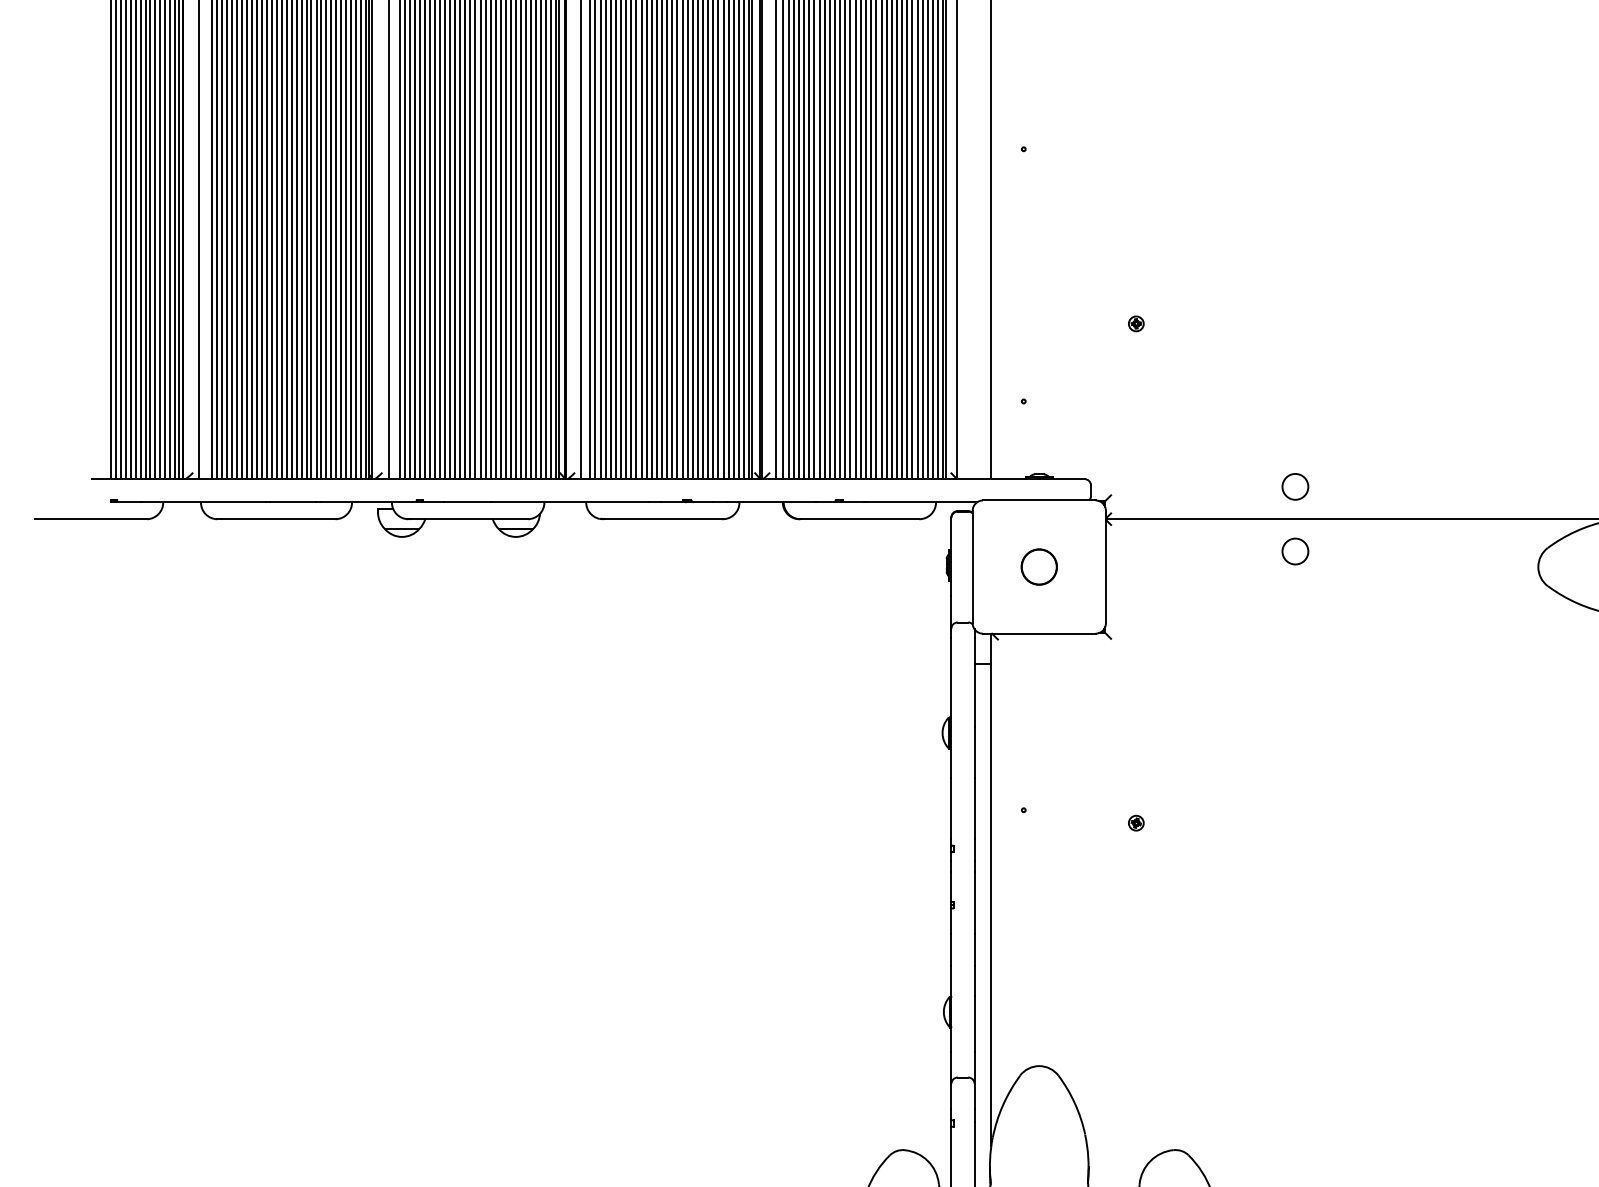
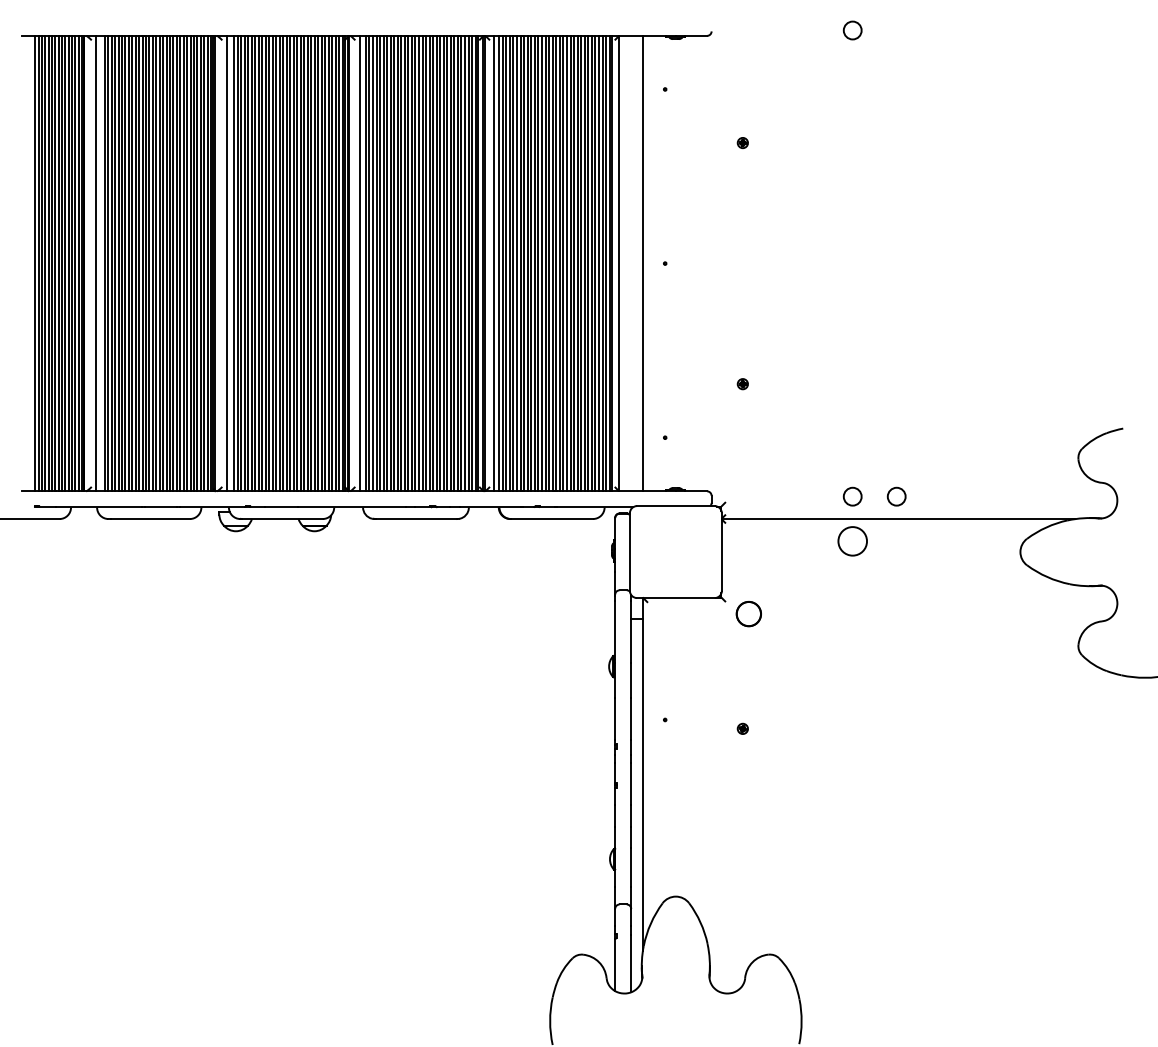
circle: (1358, 486) -> (896, 496), added
circle: (1295, 551) -> (852, 541), size x1.6
circle: (1038, 567) -> (748, 614), moved

